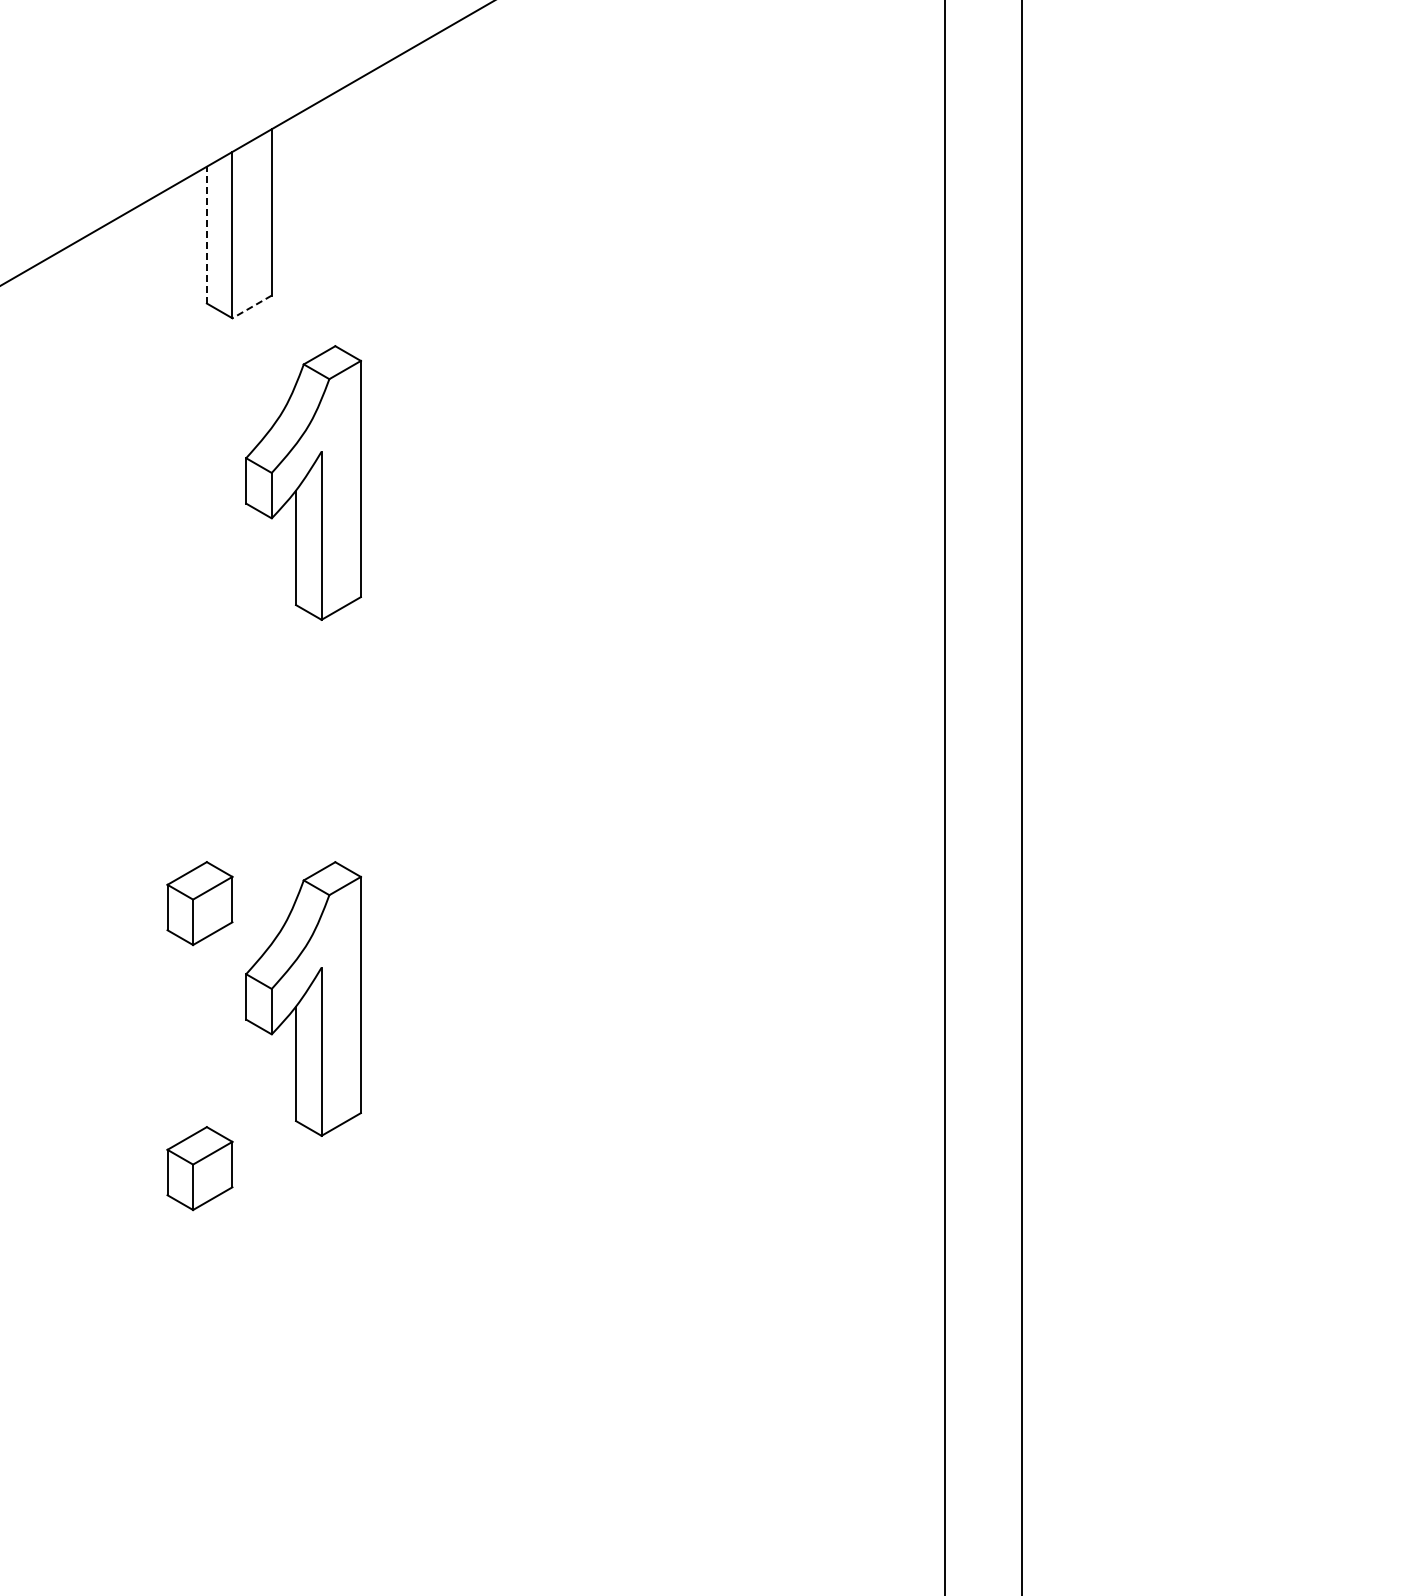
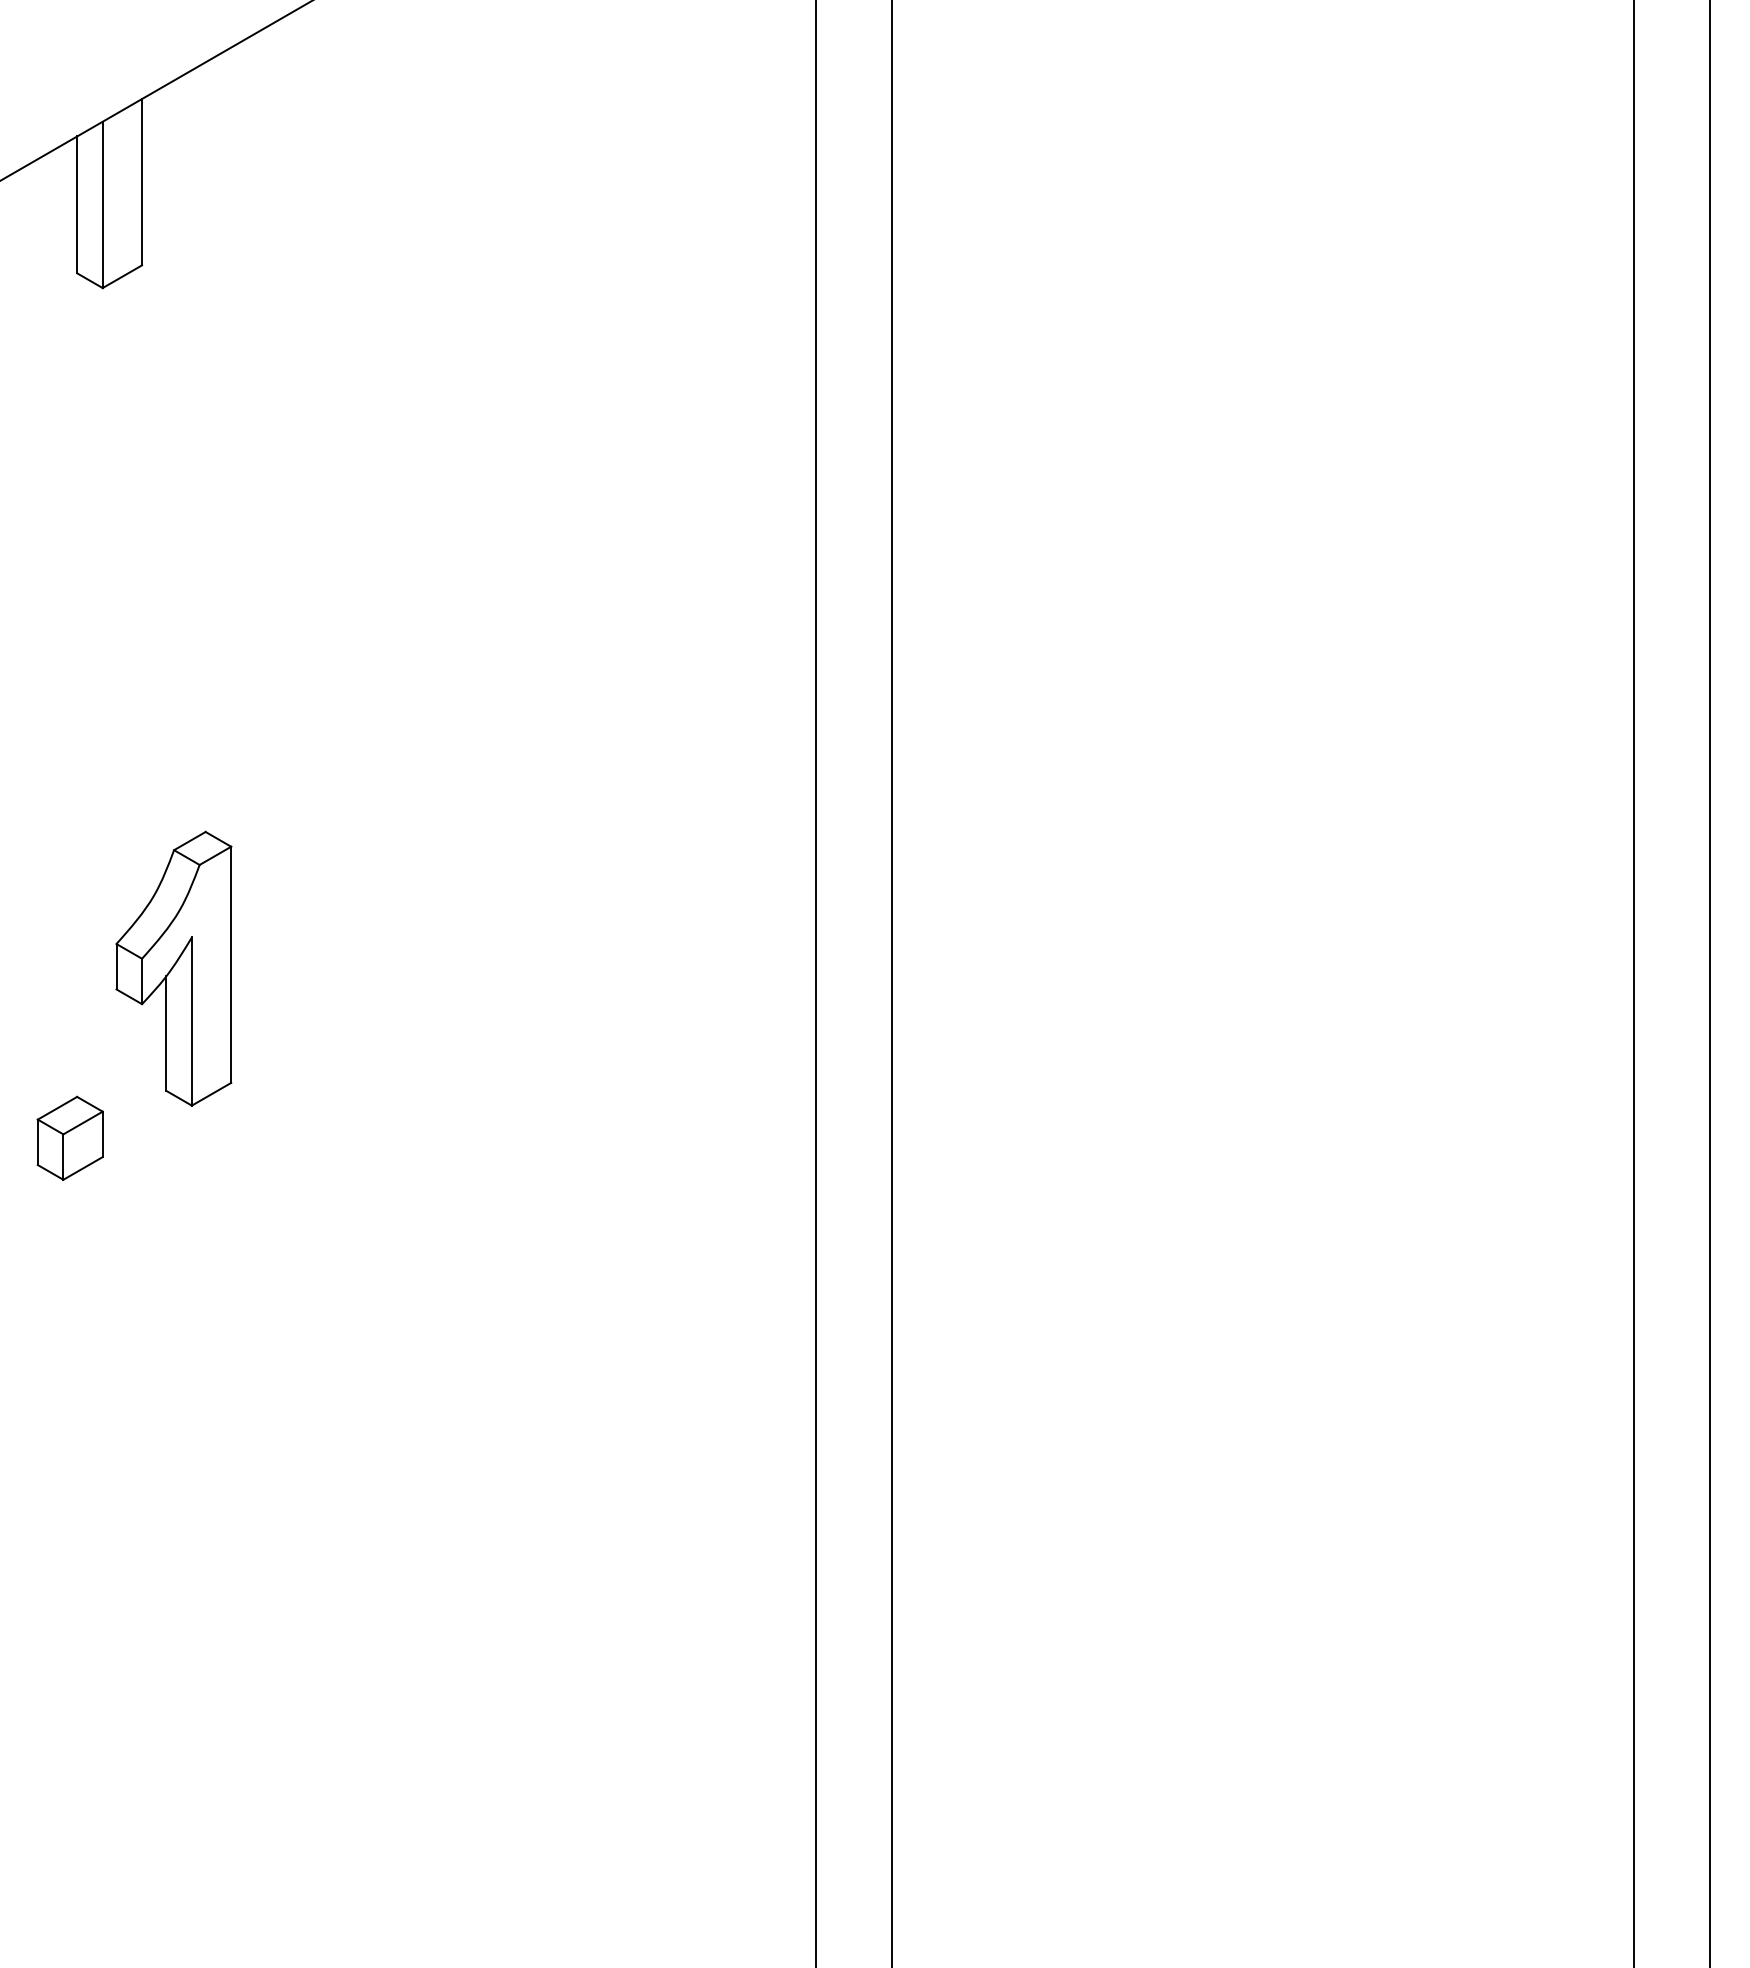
line: (207, 234) -> (77, 204), dashed -> solid
line: (252, 306) -> (122, 276), dashed -> solid
part: (303, 482) -> (173, 452), removed
part: (199, 902) -> (69, 872), removed

